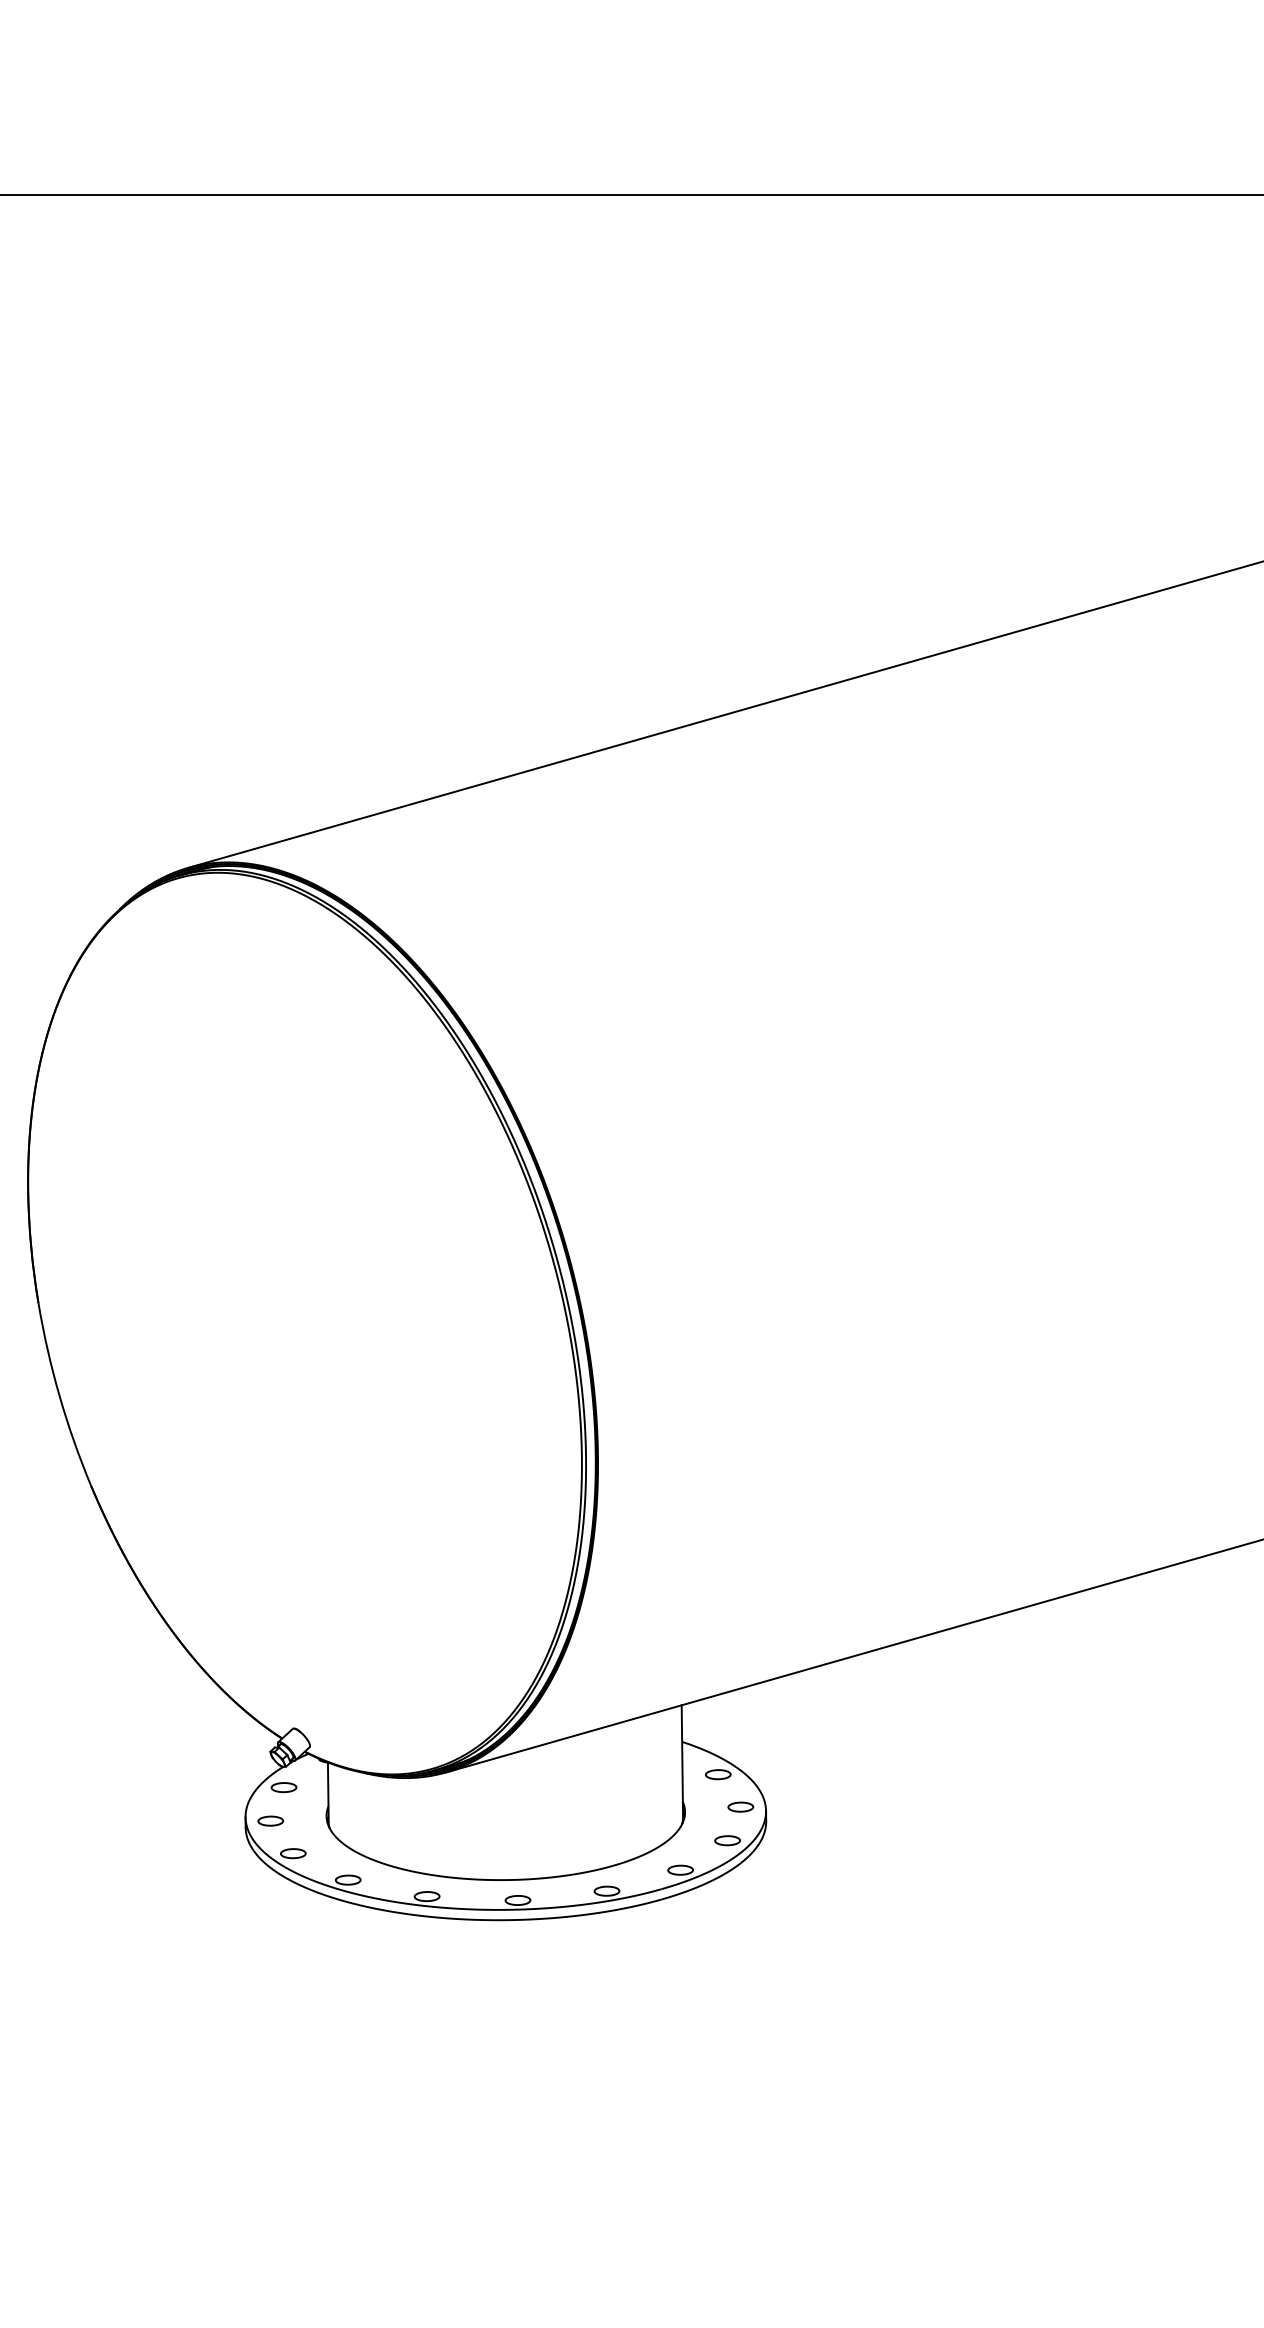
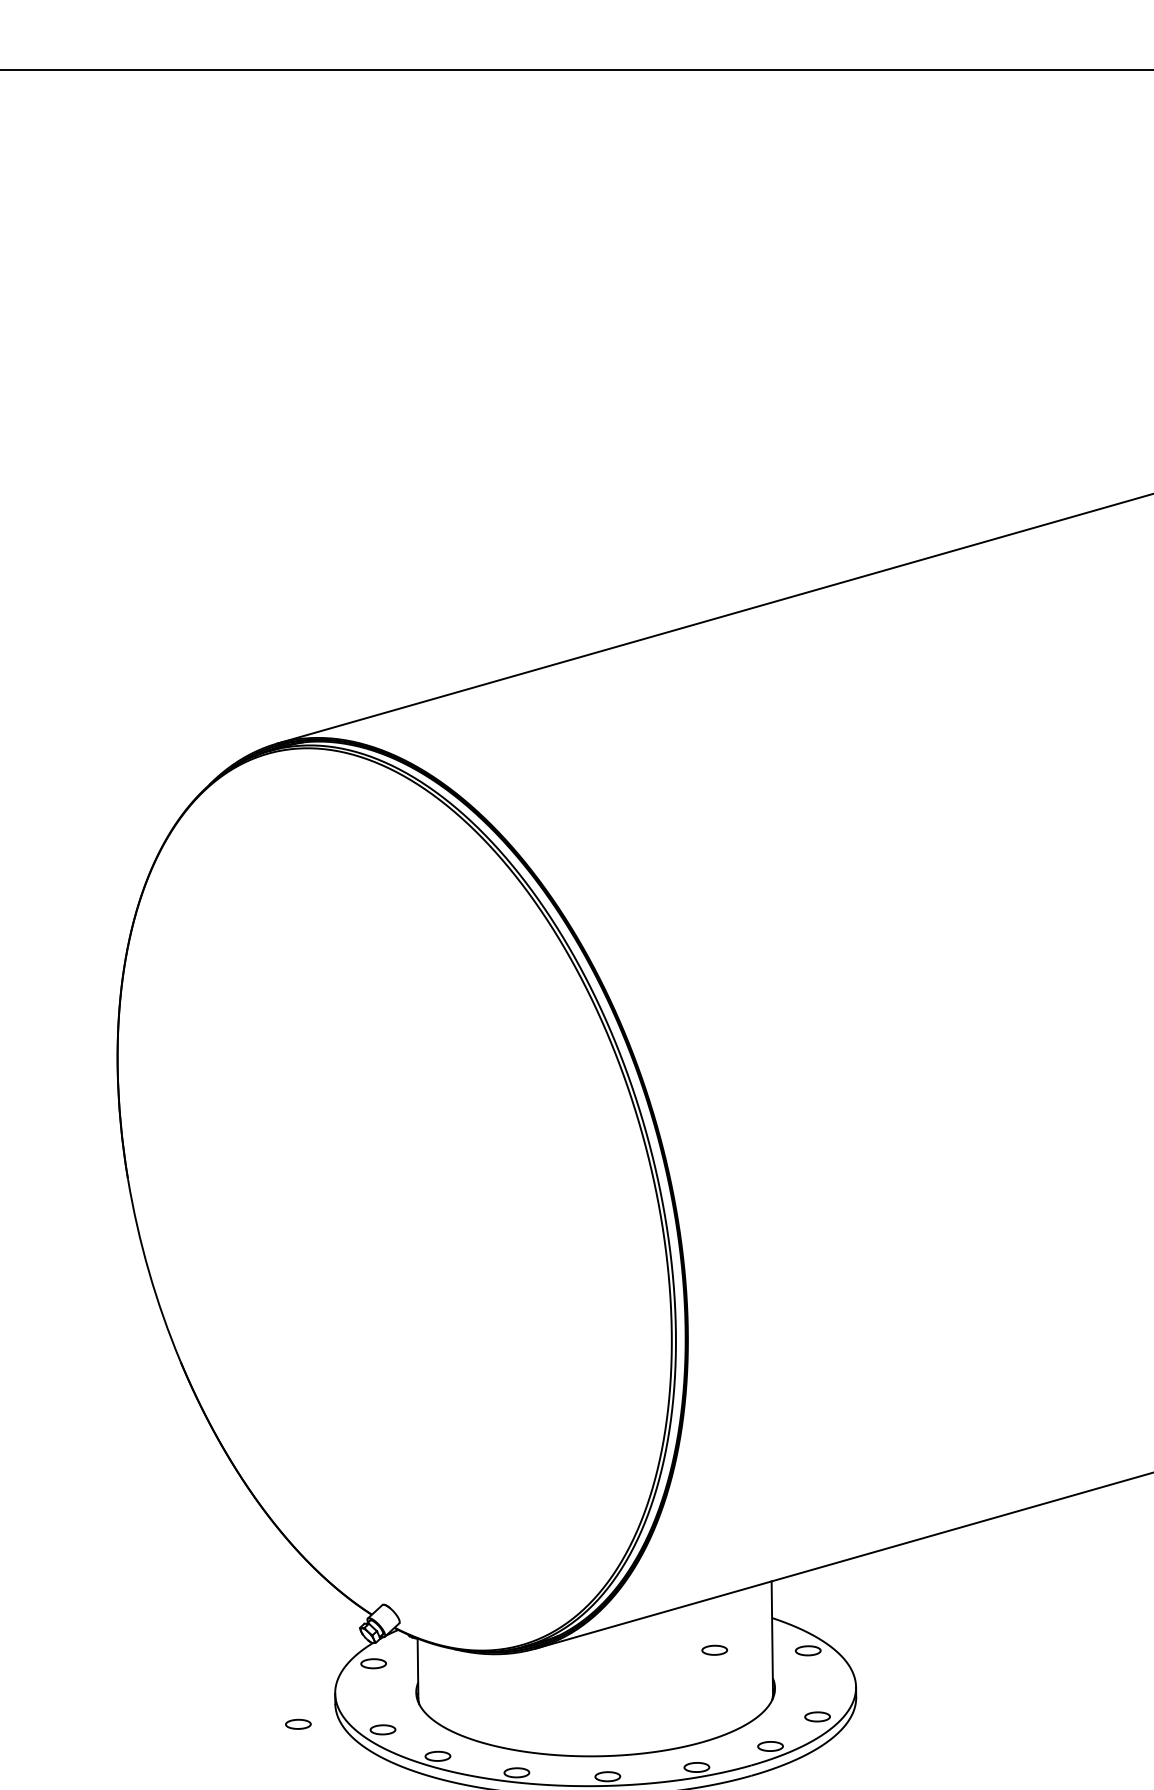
part: (740, 1806) -> (714, 1649), moved
part: (270, 1820) -> (298, 1723), moved

